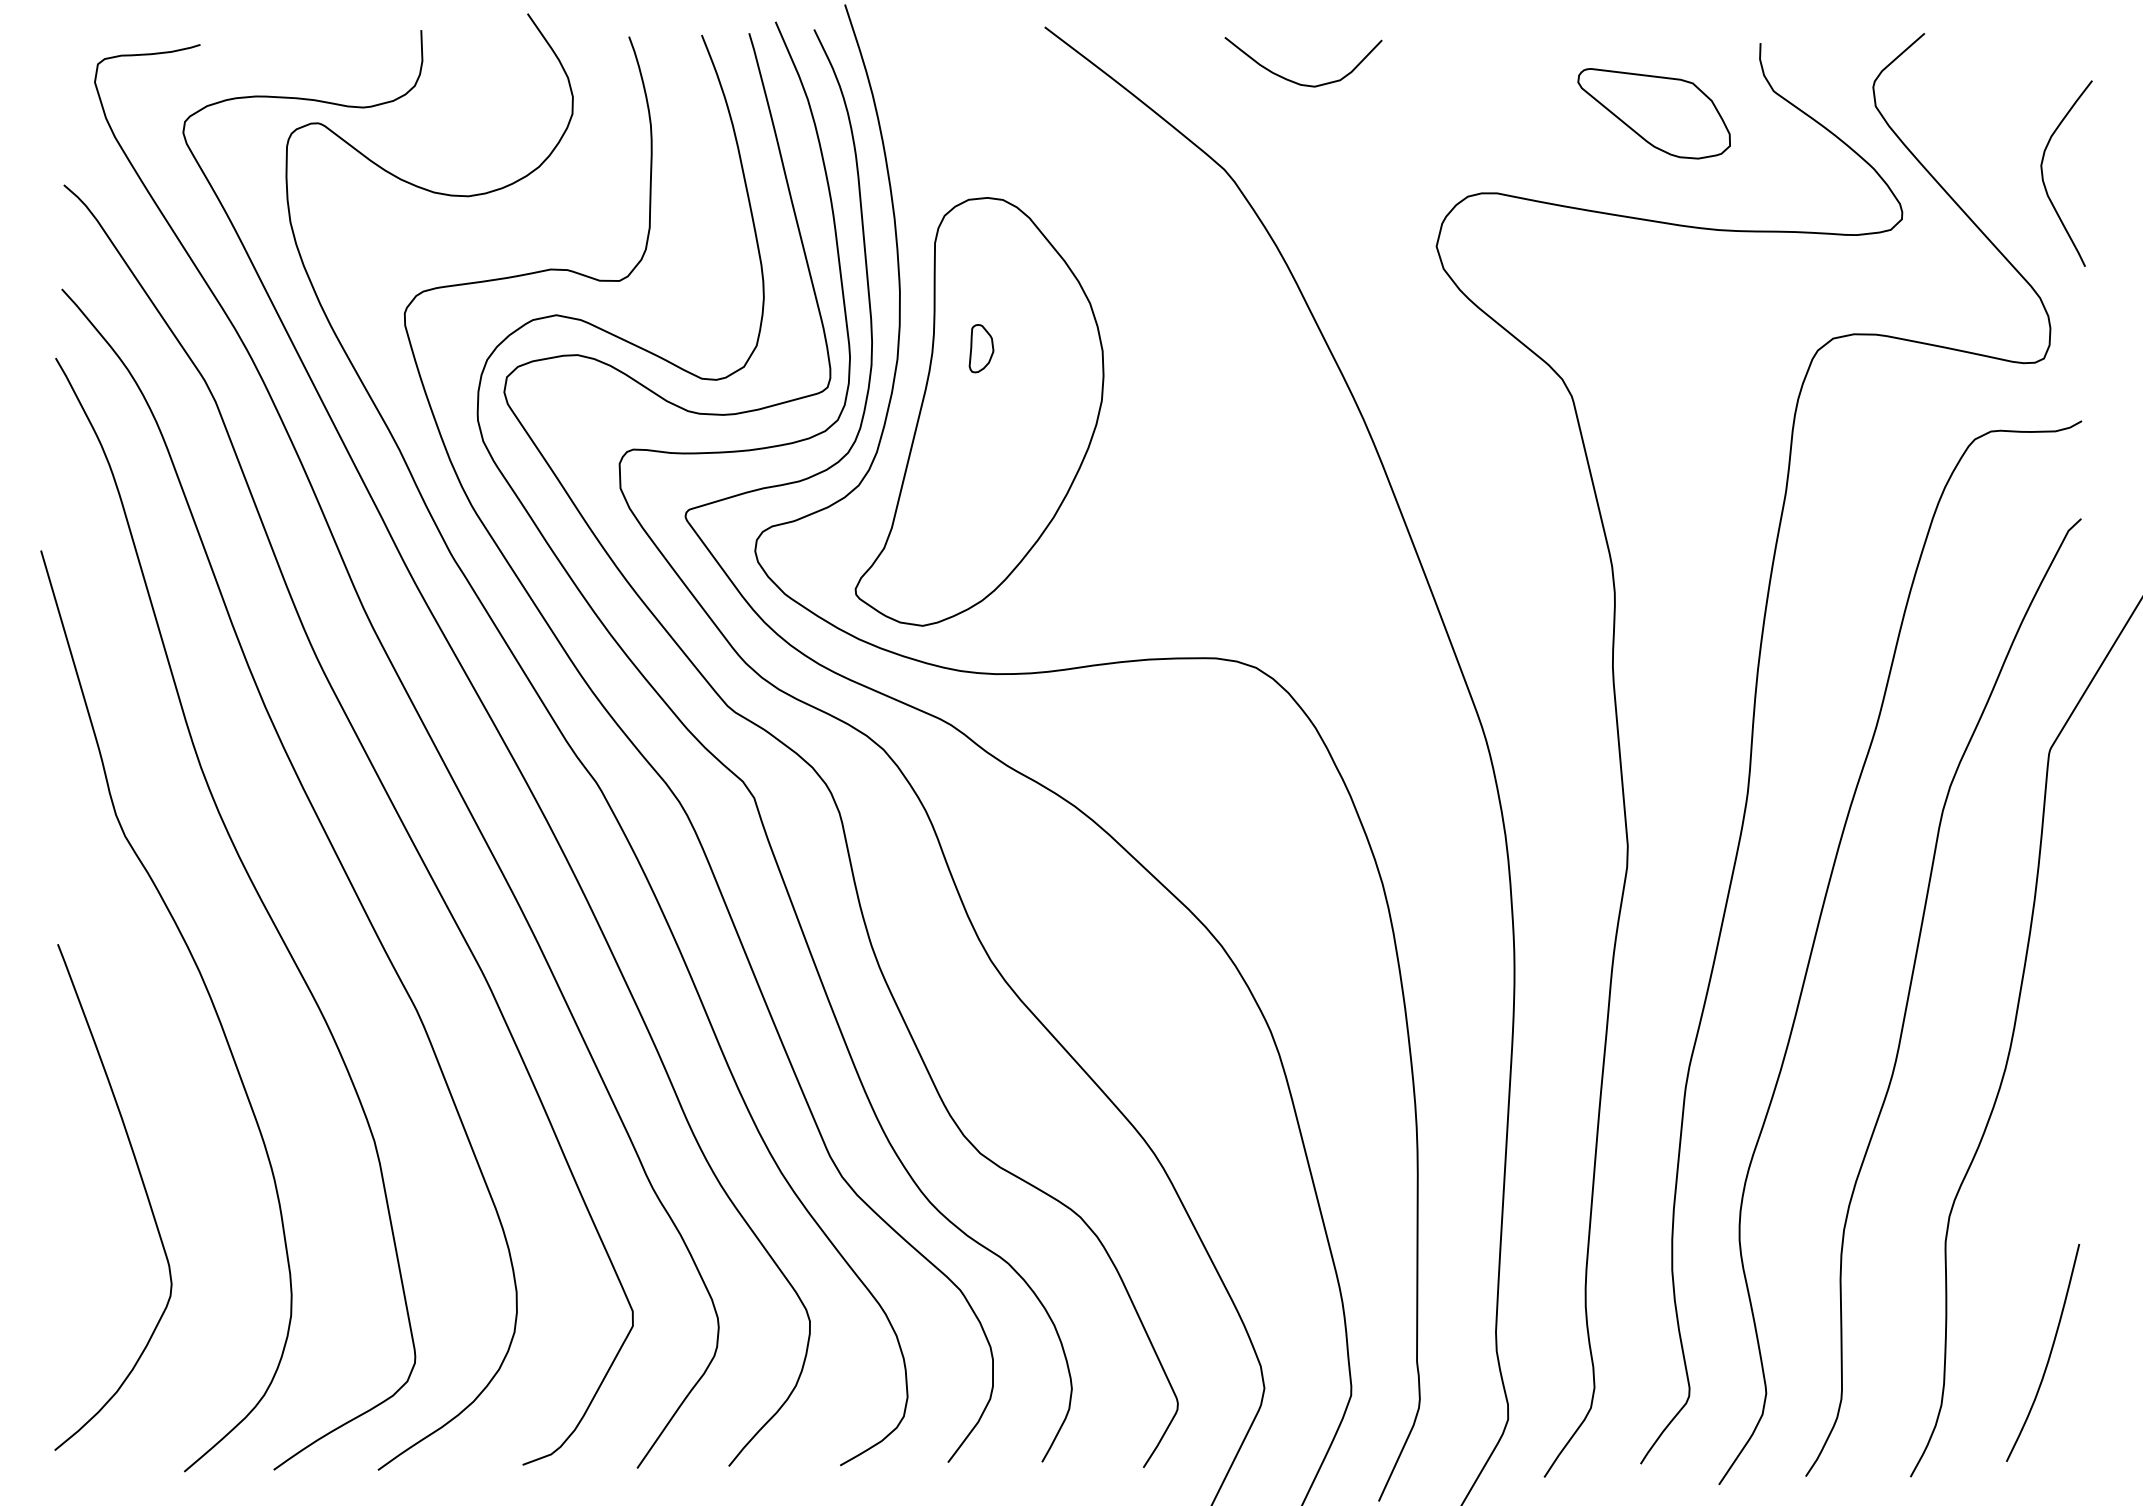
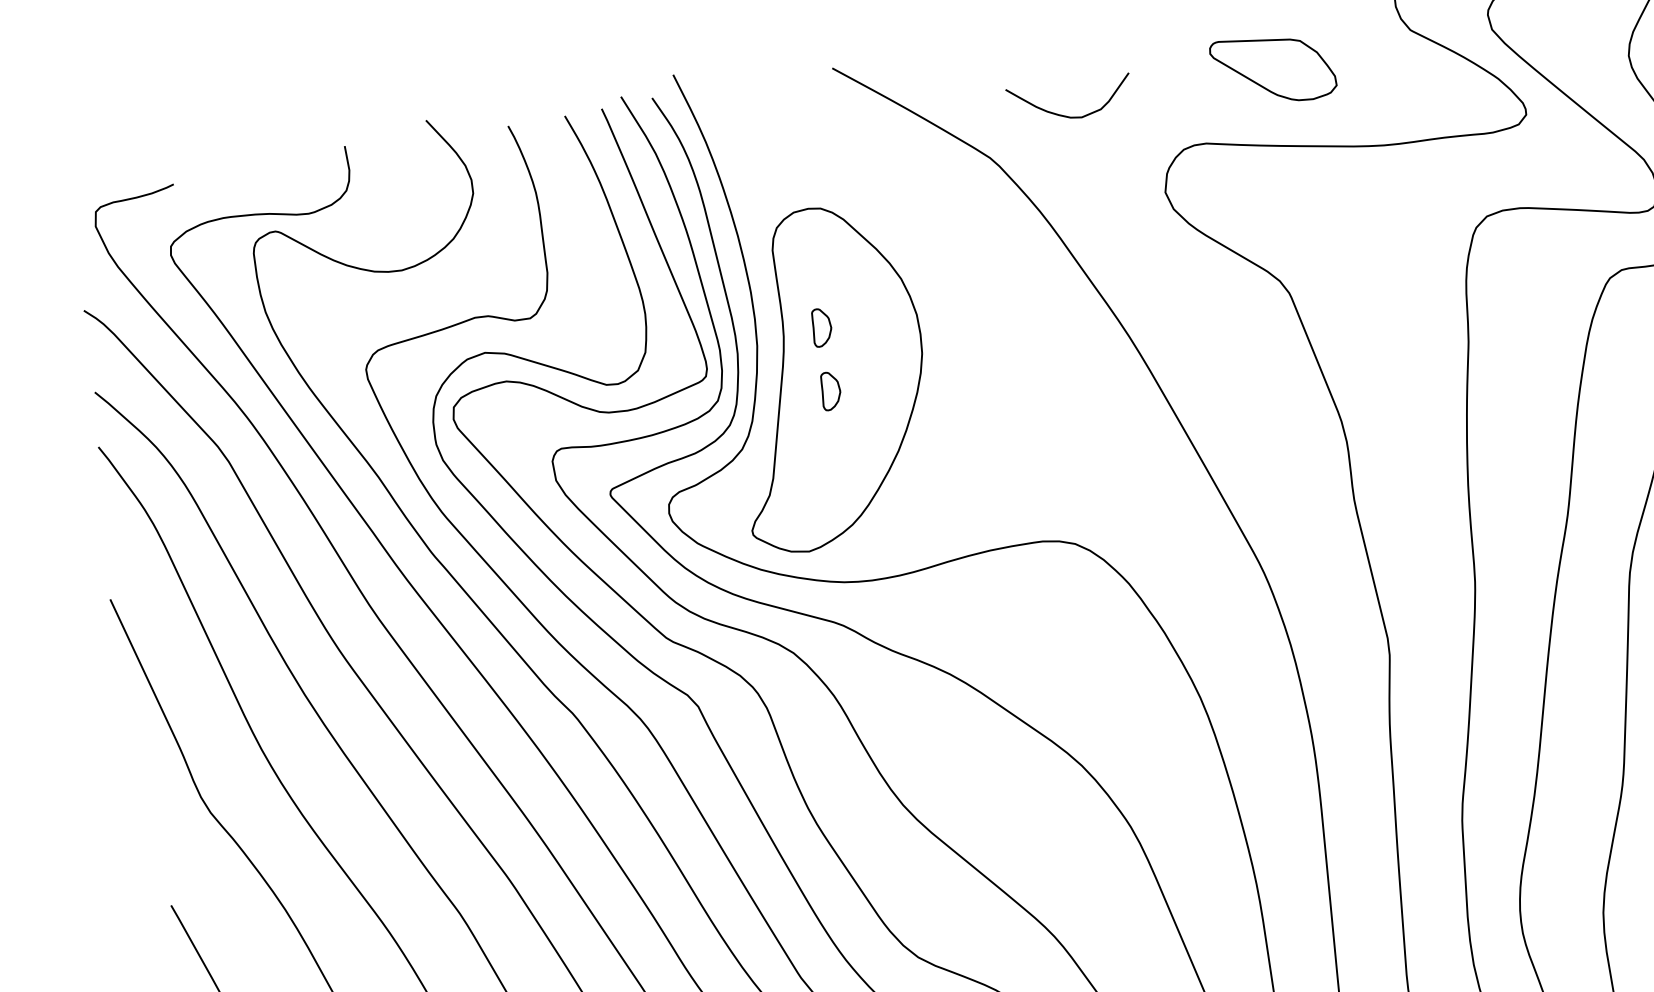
curve: (1295, 81) -> (1066, 115), moved
part: (1653, 113) -> (1272, 69), moved
part: (980, 429) -> (830, 390), added

